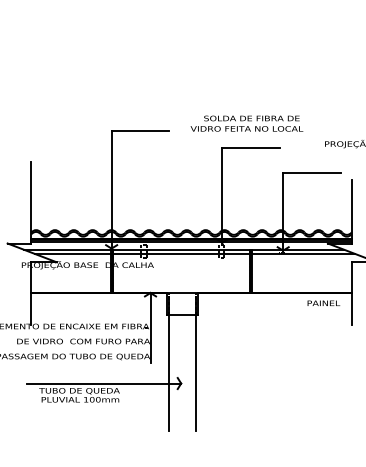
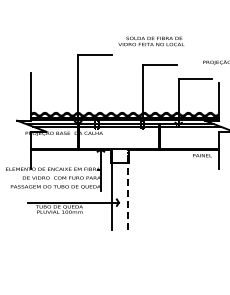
text: (245, 123) -> (150, 41), moved
line: (195, 362) -> (127, 190), solid -> dashed

